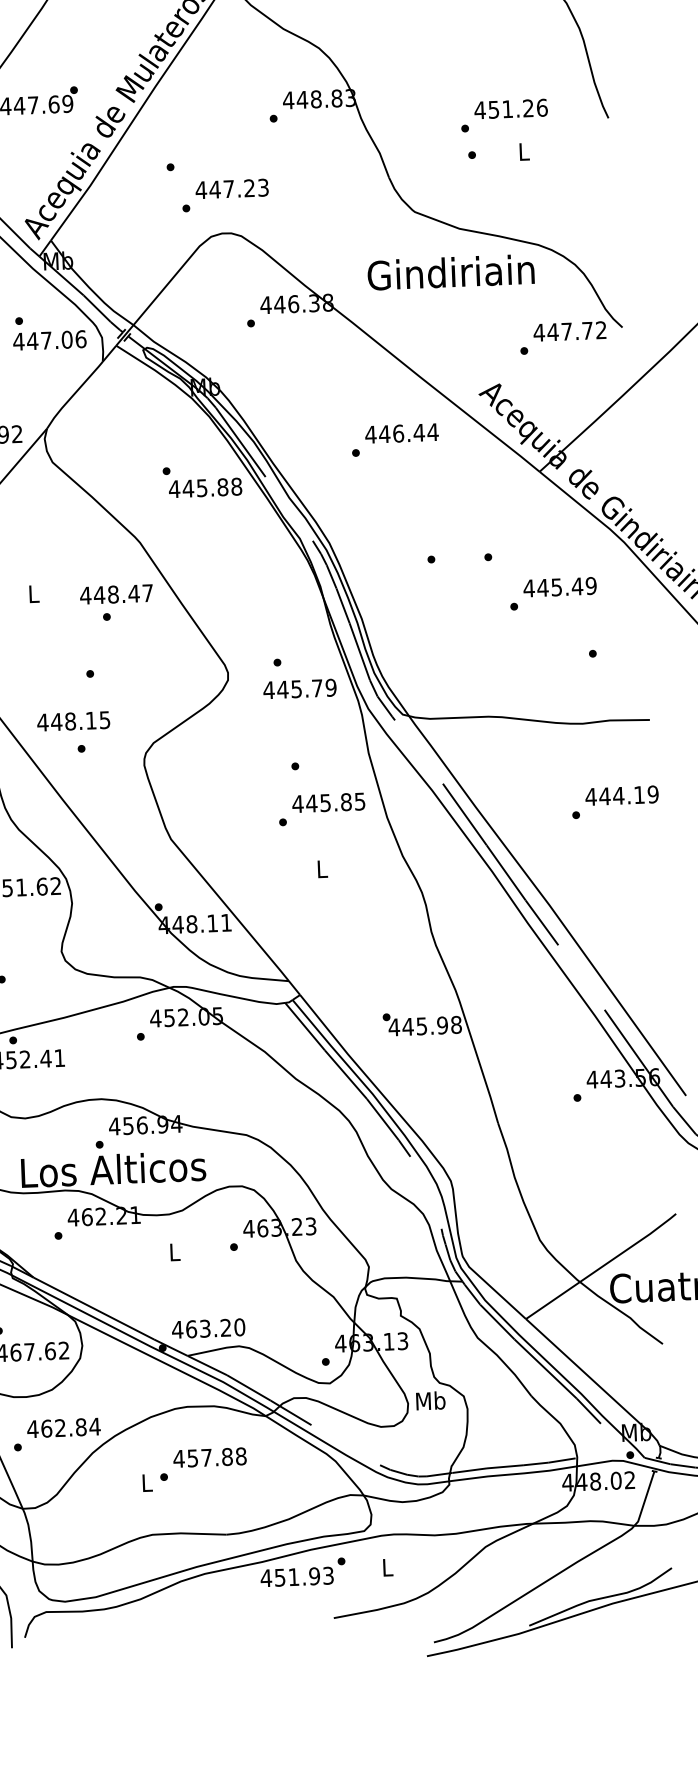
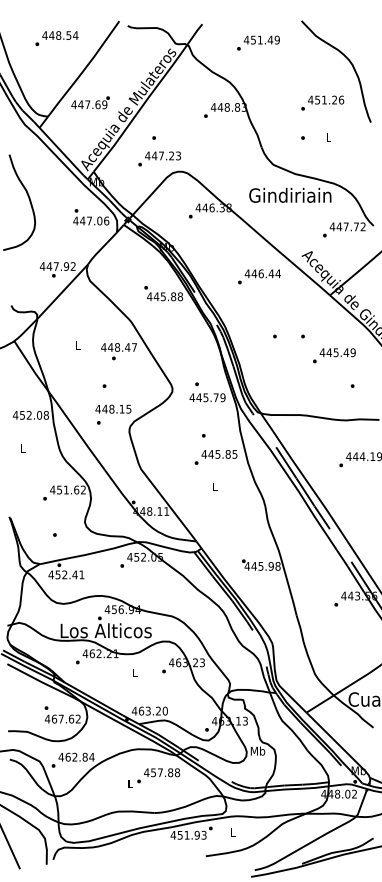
text: (503, 114) -> (322, 102), moved
text: (225, 194) -> (159, 158), moved
text: (73, 719) -> (113, 408), moved
text: (195, 1467) -> (154, 777), moved

